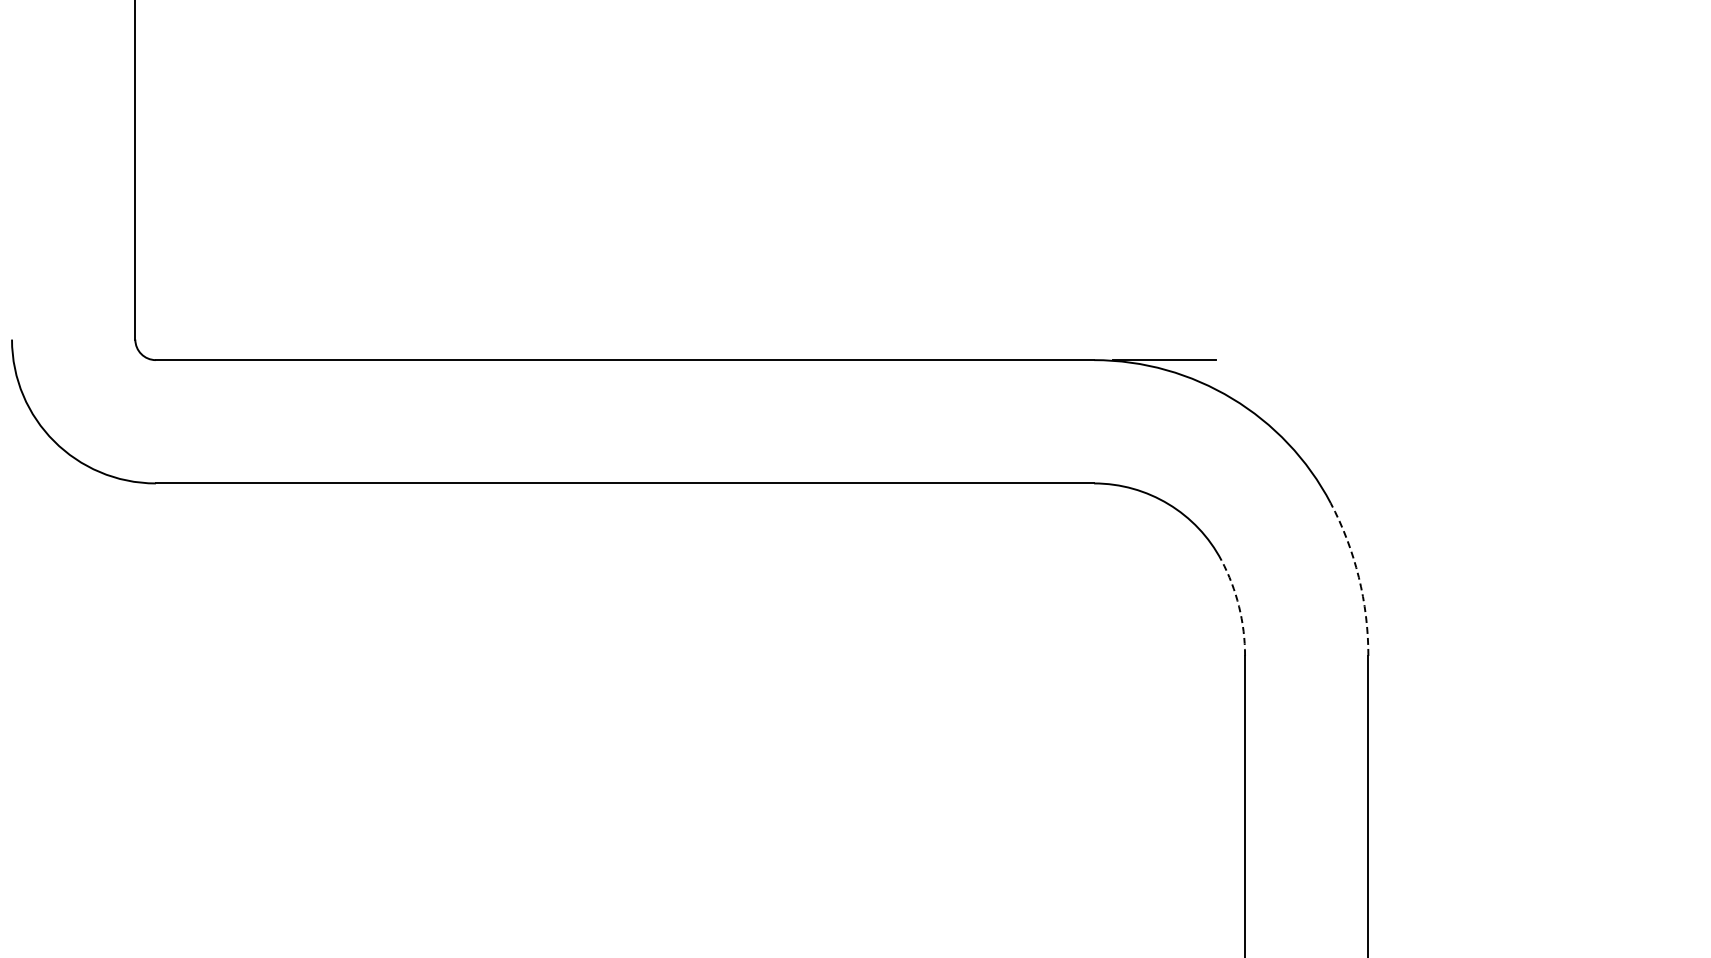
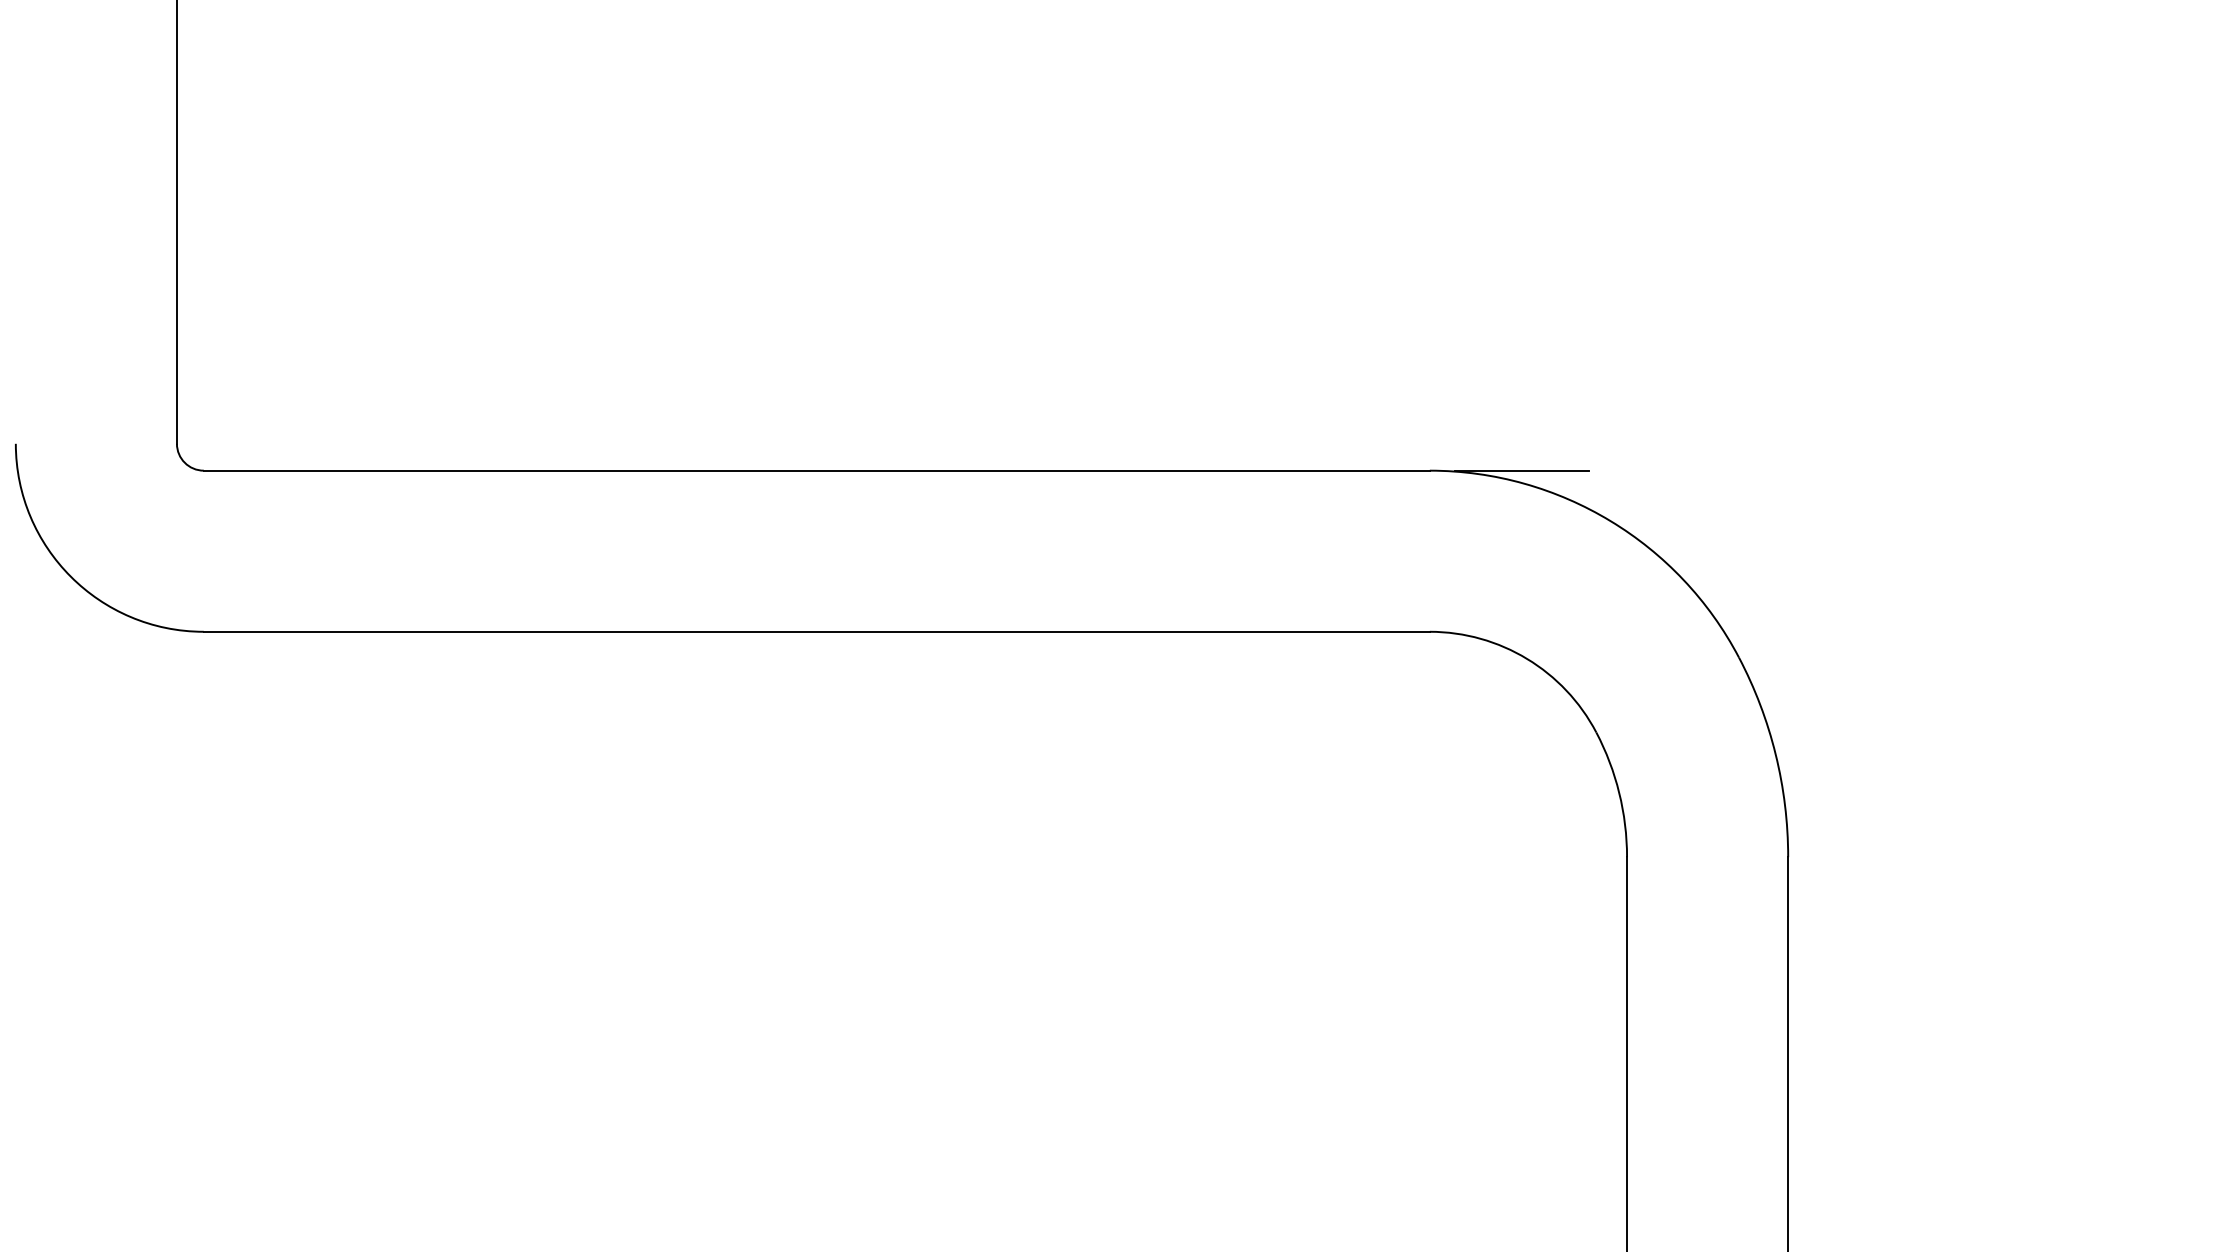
arc: (1358, 577) -> (1775, 754), dashed -> solid
arc: (1239, 606) -> (1619, 792), dashed -> solid

